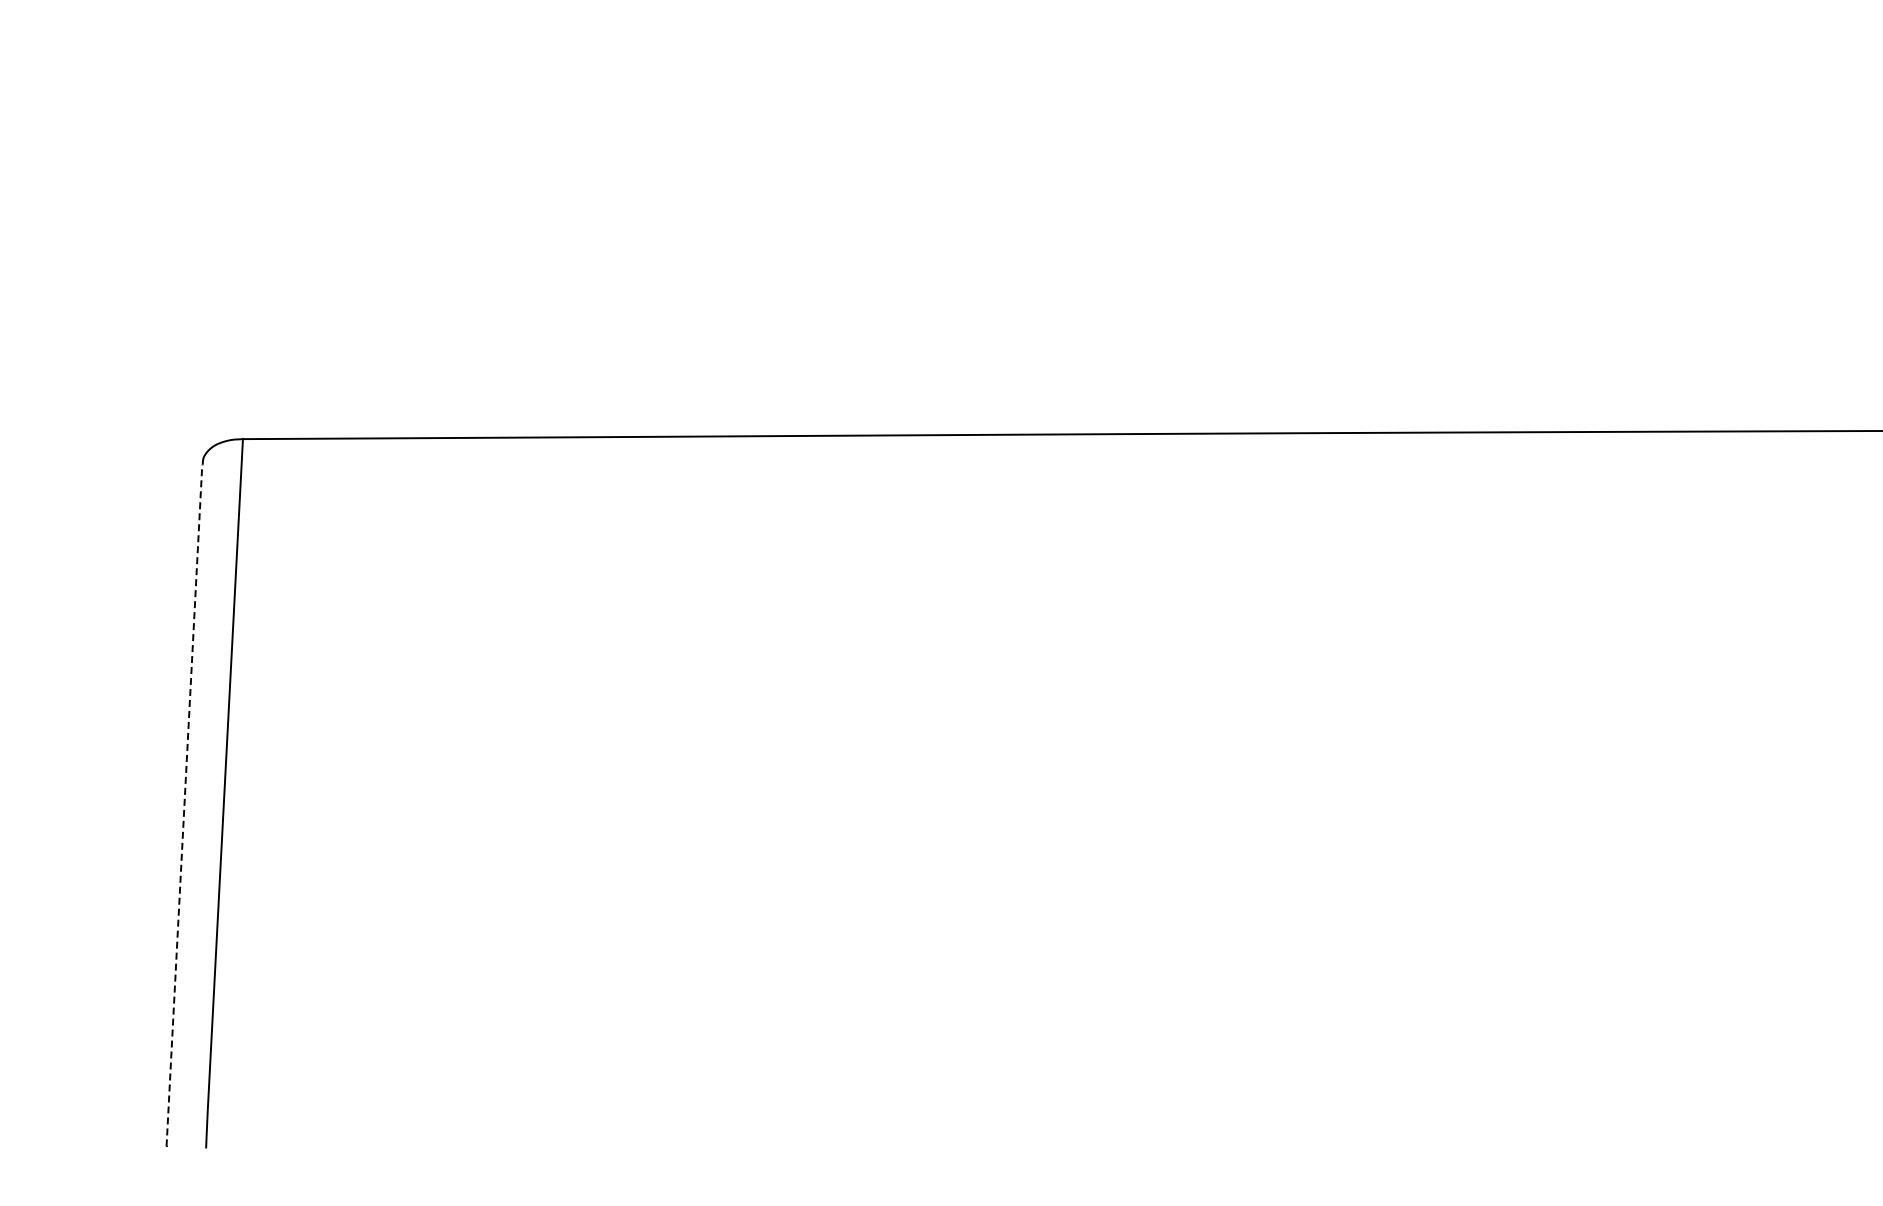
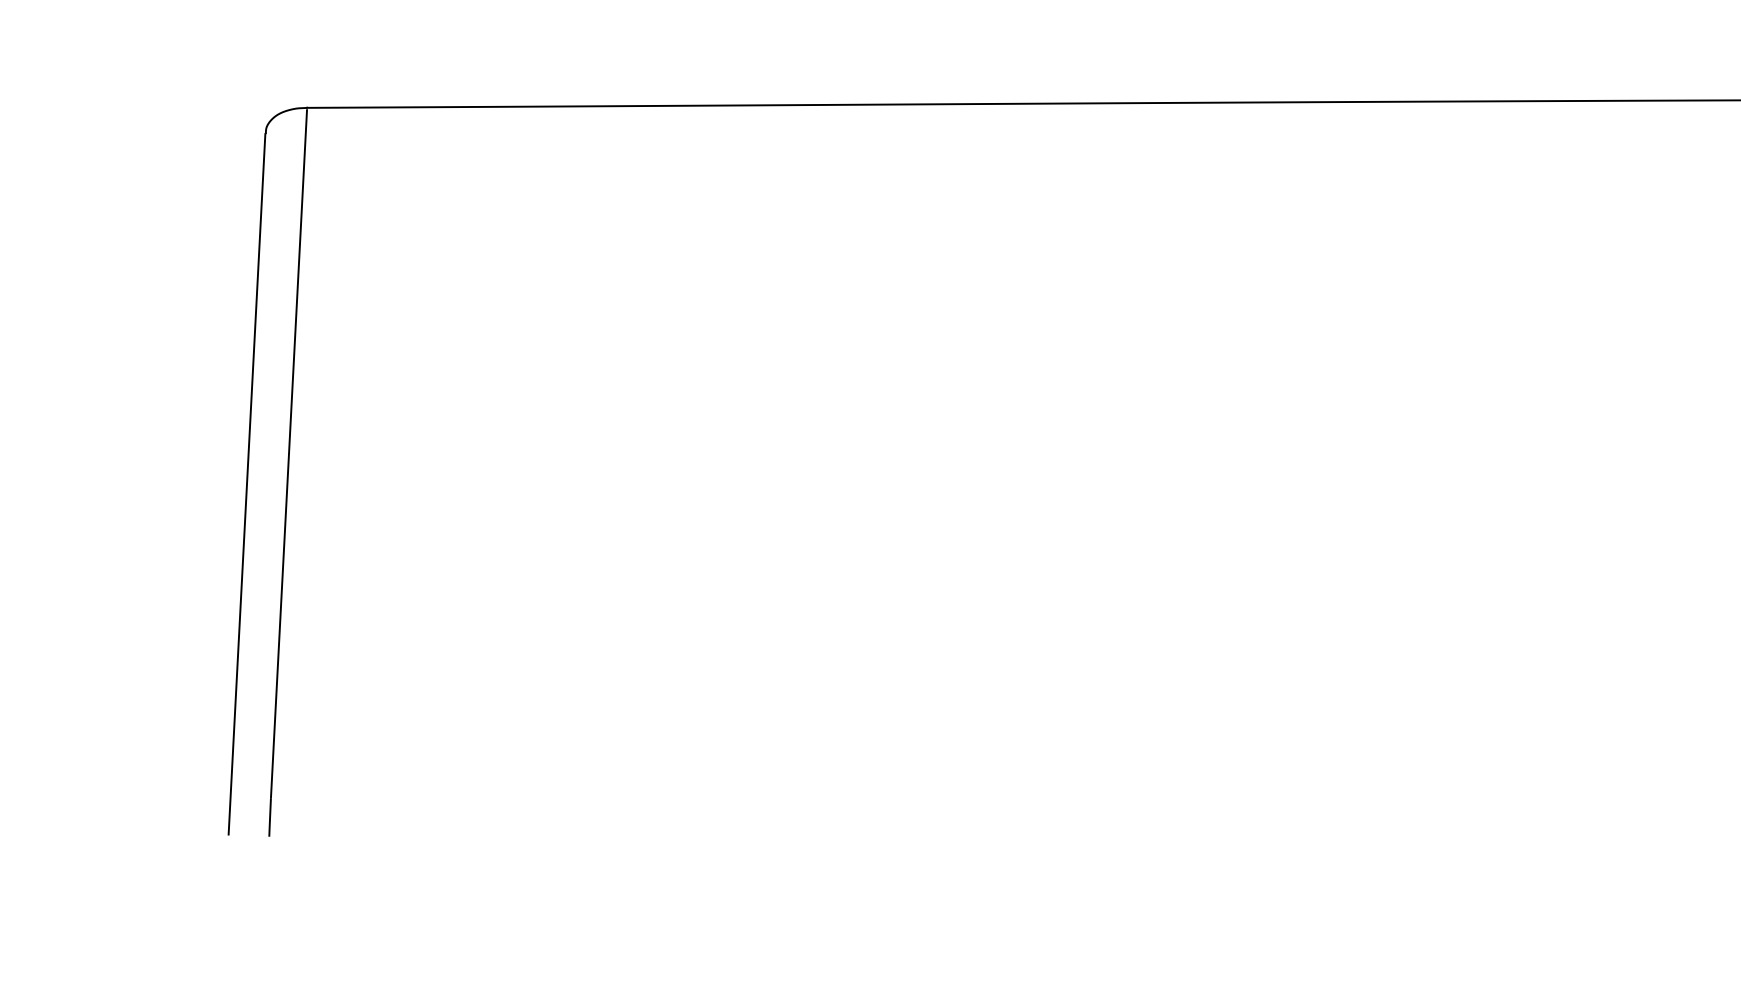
line: (184, 805) -> (247, 484), dashed -> solid

